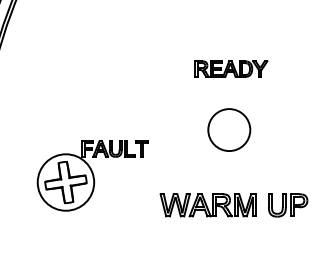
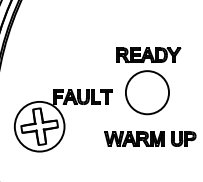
part: (230, 68) -> (148, 54), size x1.43
circle: (229, 129) -> (147, 92), size x1.67
part: (93, 175) -> (63, 120), size x1.43

